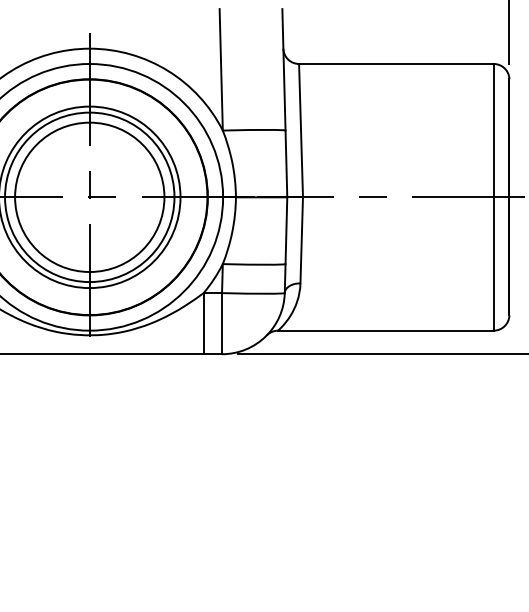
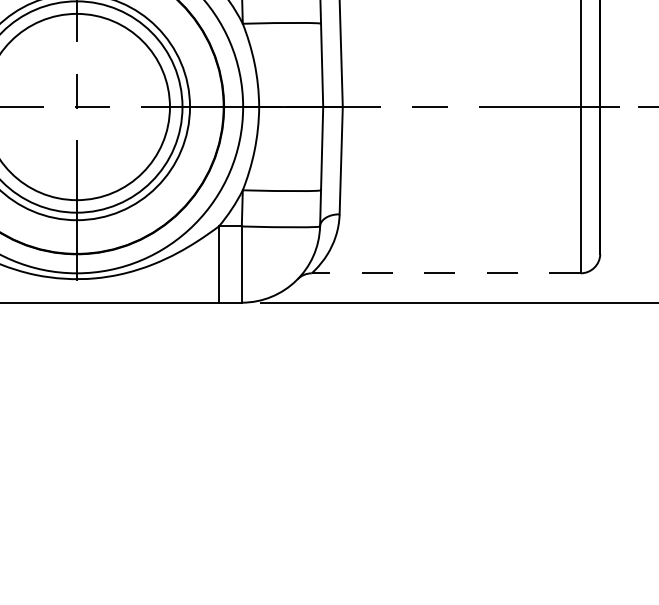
line: (385, 330) -> (445, 273), solid -> dashed

